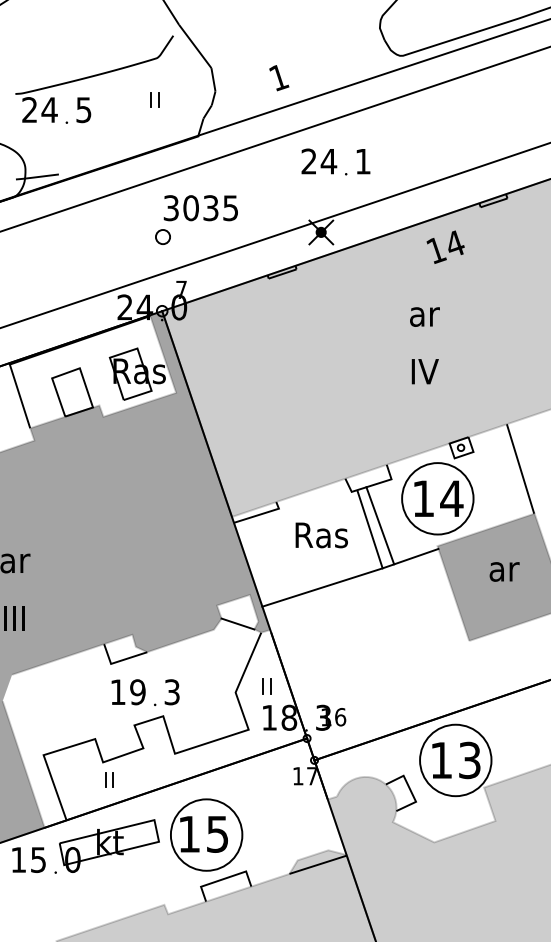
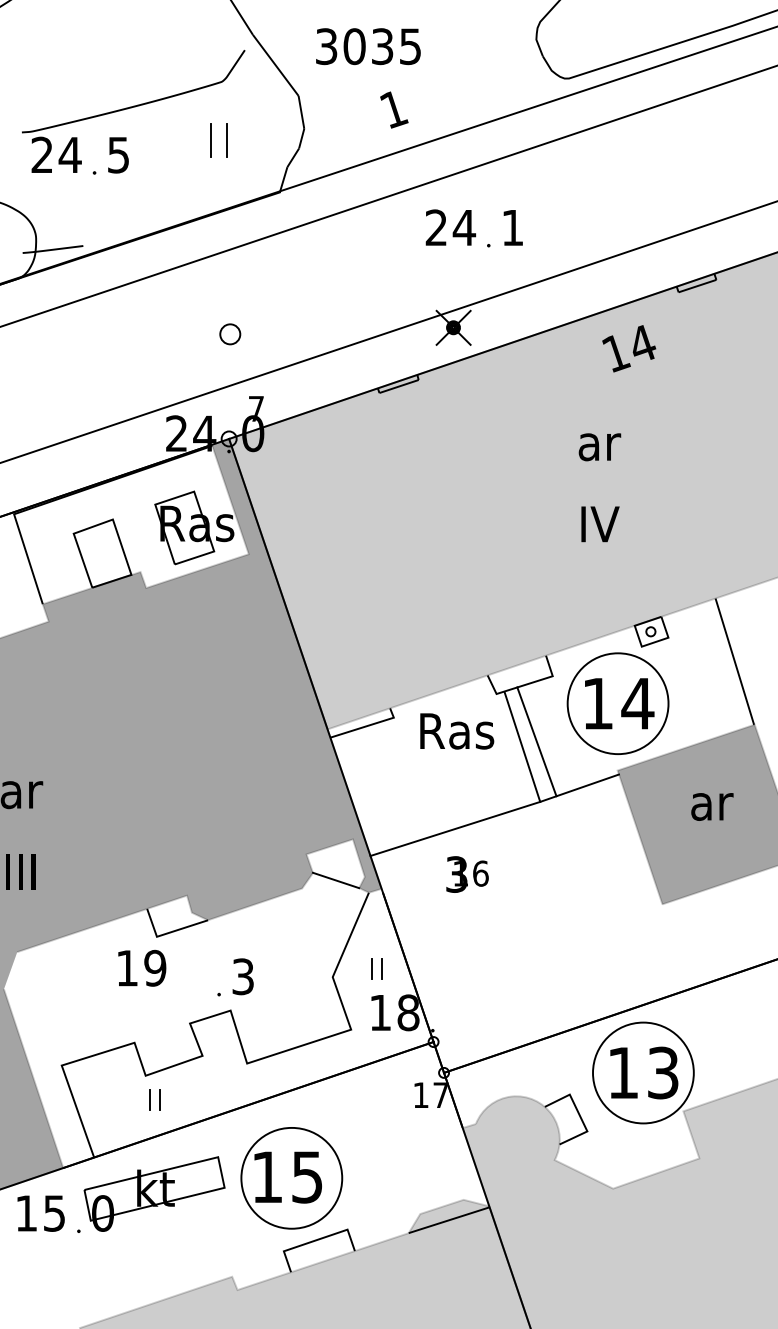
part: (154, 99) -> (218, 140), size x1.6
text: (200, 208) -> (367, 47), moved
text: (321, 535) -> (456, 731), moved
text: (128, 692) -> (142, 968), moved
text: (331, 717) -> (468, 874), moved

